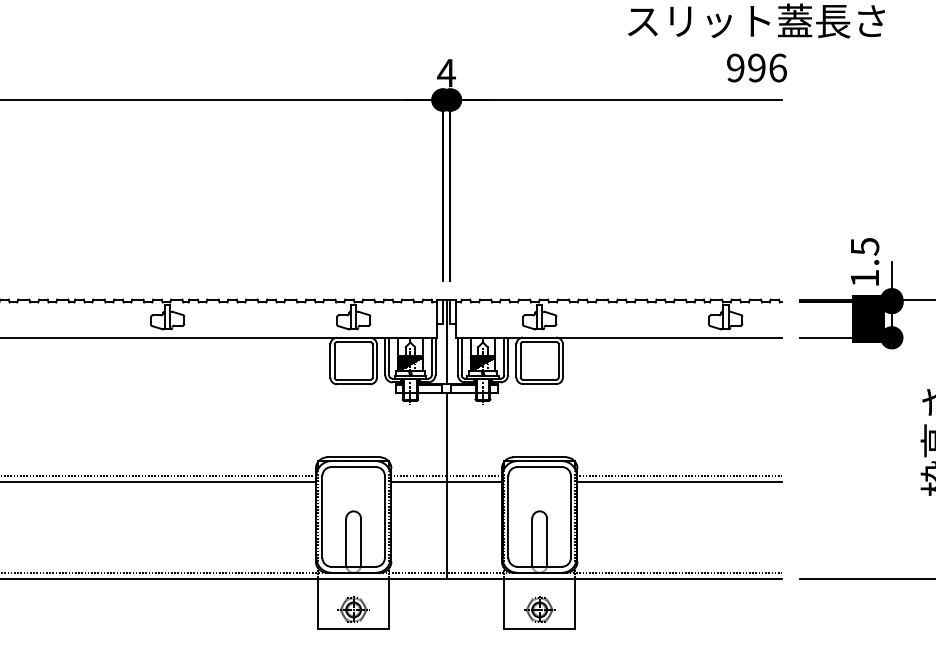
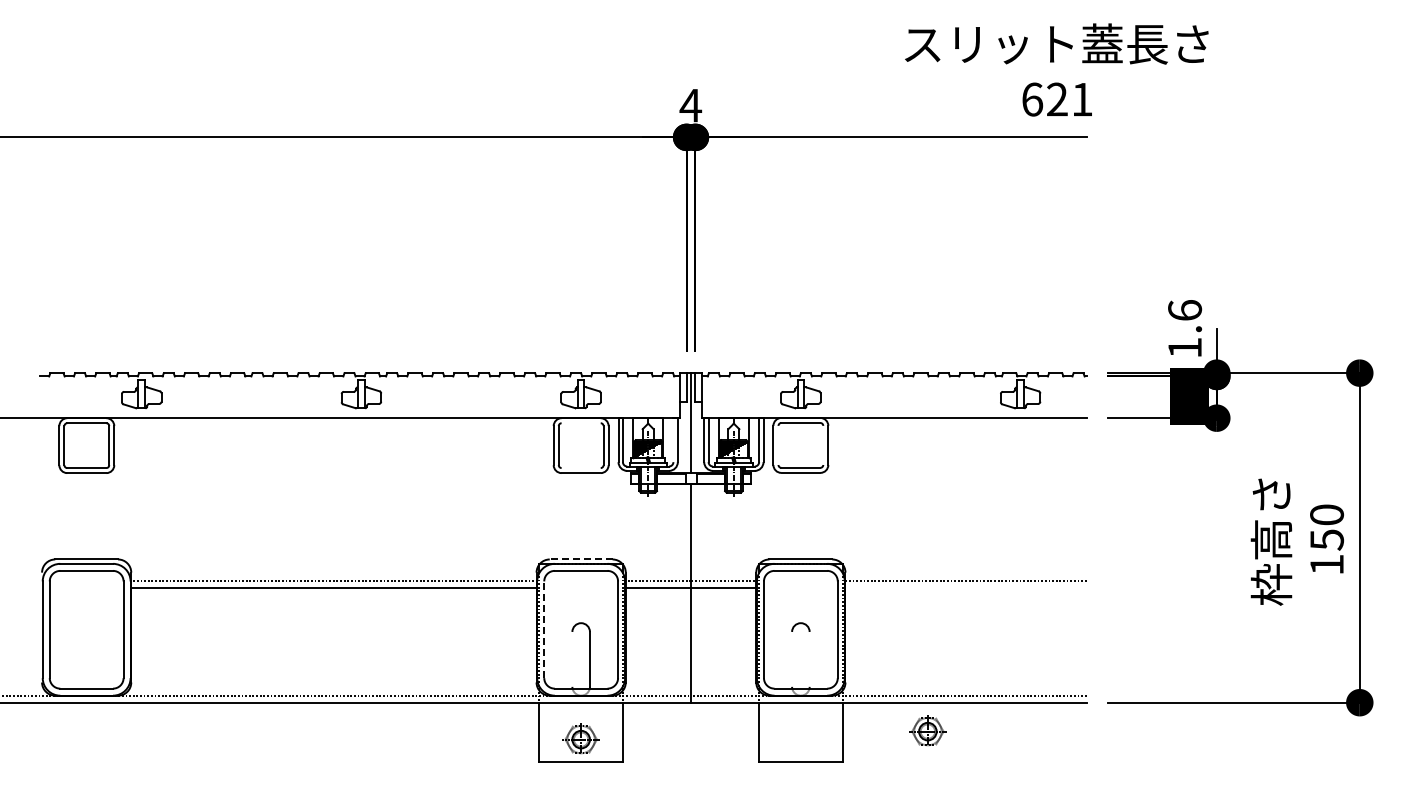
text: (756, 67) -> (1057, 99), 996 -> 621
text: (865, 246) -> (1185, 310), 1.5 -> 1.6
line: (353, 342) -> (581, 423), removed
line: (431, 356) -> (673, 440), removed
line: (520, 360) -> (778, 444), removed
line: (558, 360) -> (823, 444), removed
line: (353, 380) -> (580, 468), removed
line: (353, 457) -> (580, 559), solid -> dashed
line: (679, 481) -> (965, 588), removed
line: (322, 516) -> (544, 629), solid -> dashed
line: (346, 541) -> (572, 658), removed
line: (532, 541) -> (792, 658), removed
line: (546, 541) -> (809, 658), removed
part: (539, 608) -> (927, 730), moved

